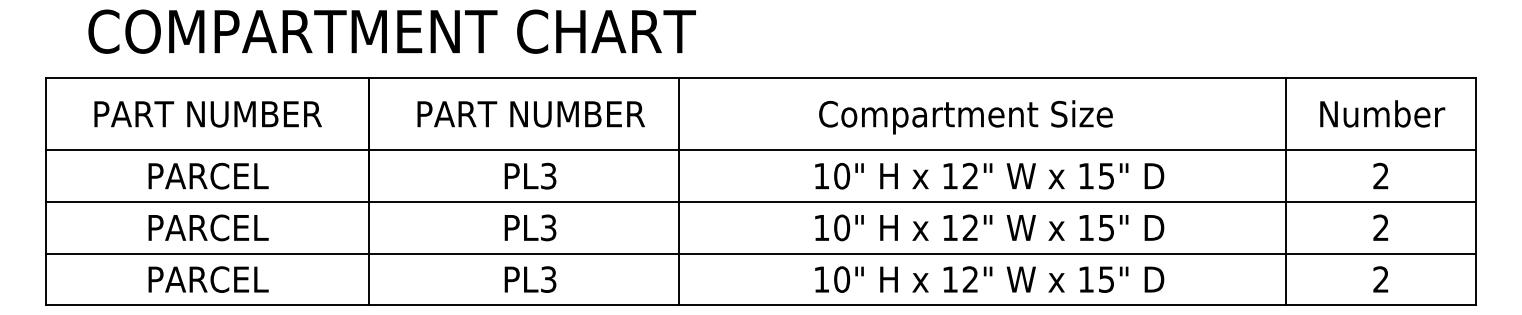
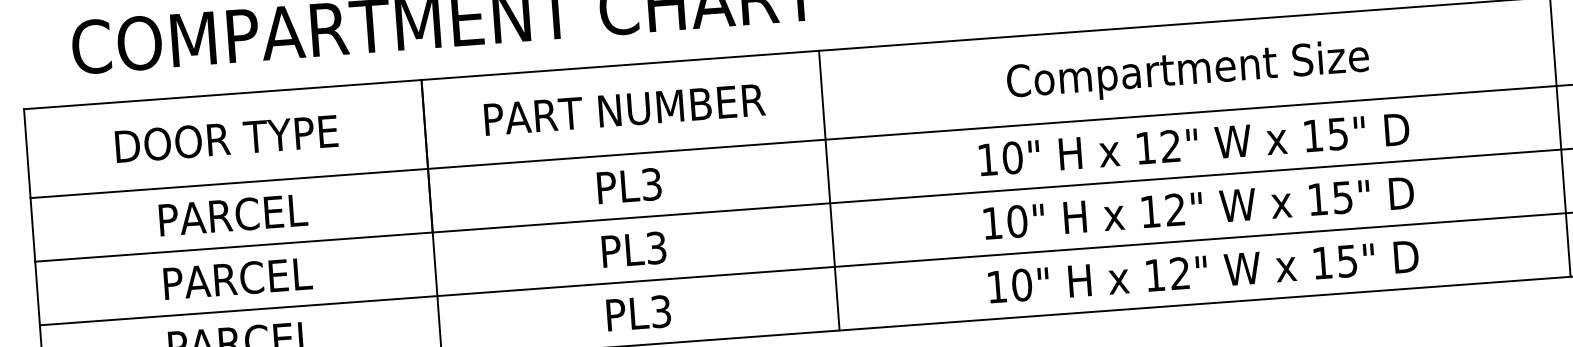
text: (207, 113) -> (226, 138), PART NUMBER -> DOOR TYPE
text: (965, 117) -> (1187, 72), moved
line: (678, 191) -> (828, 190), moved

